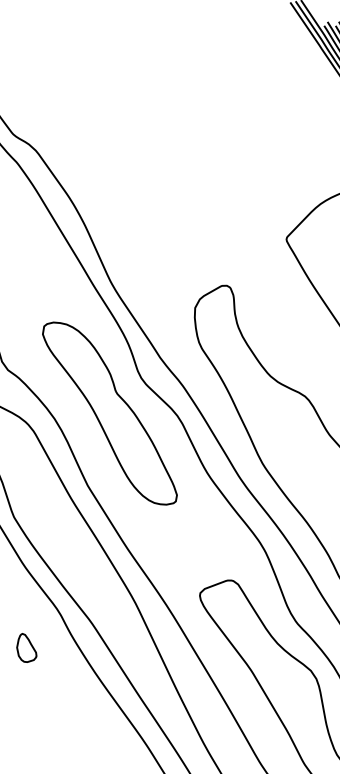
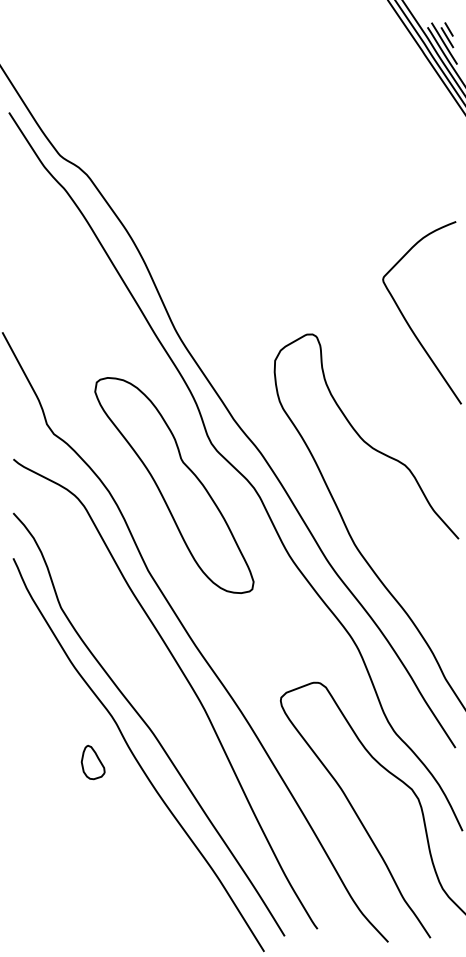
part: (26, 647) -> (92, 762), moved

